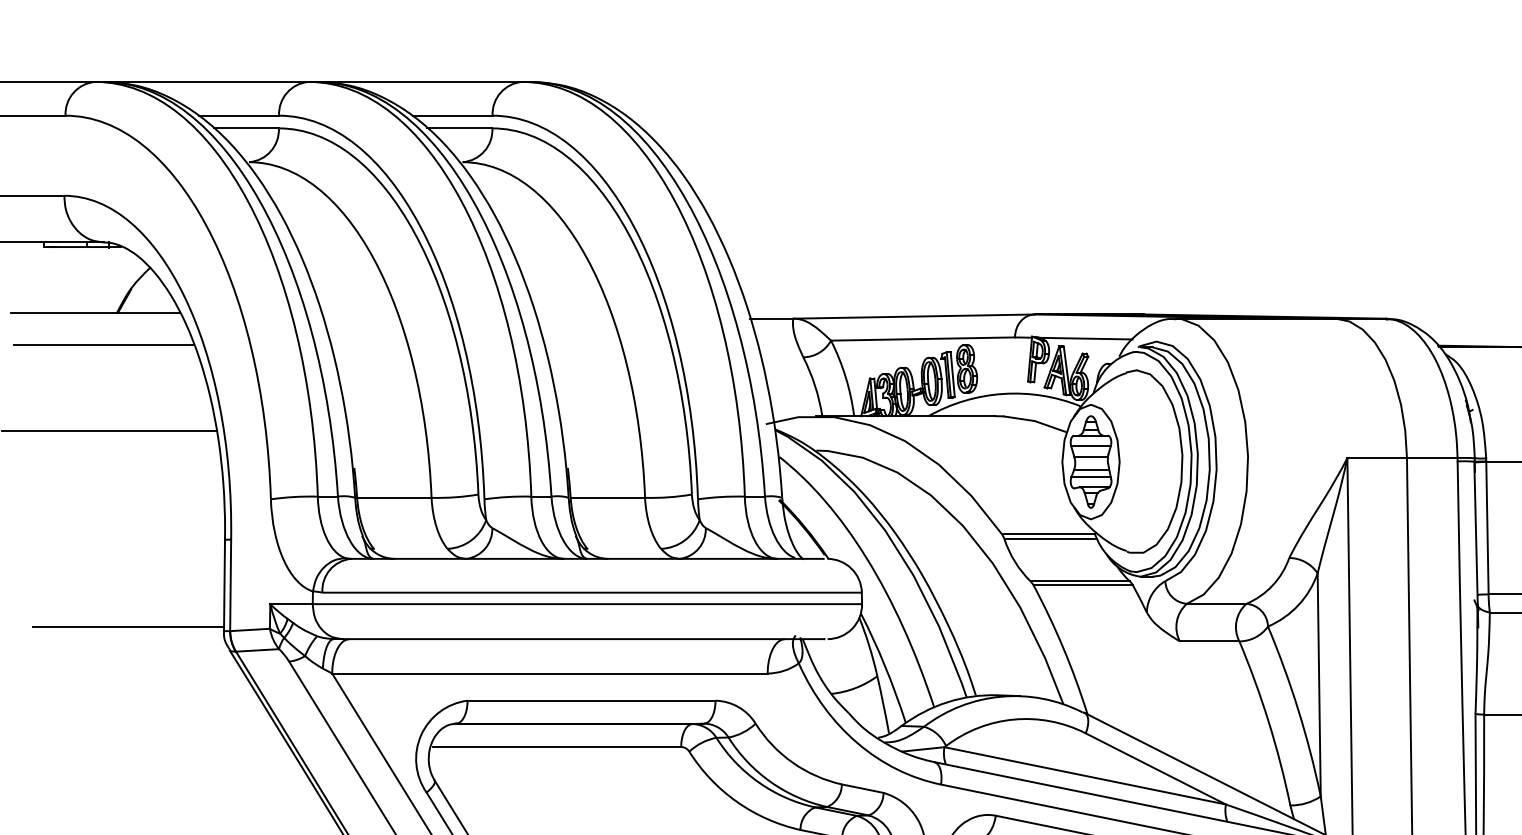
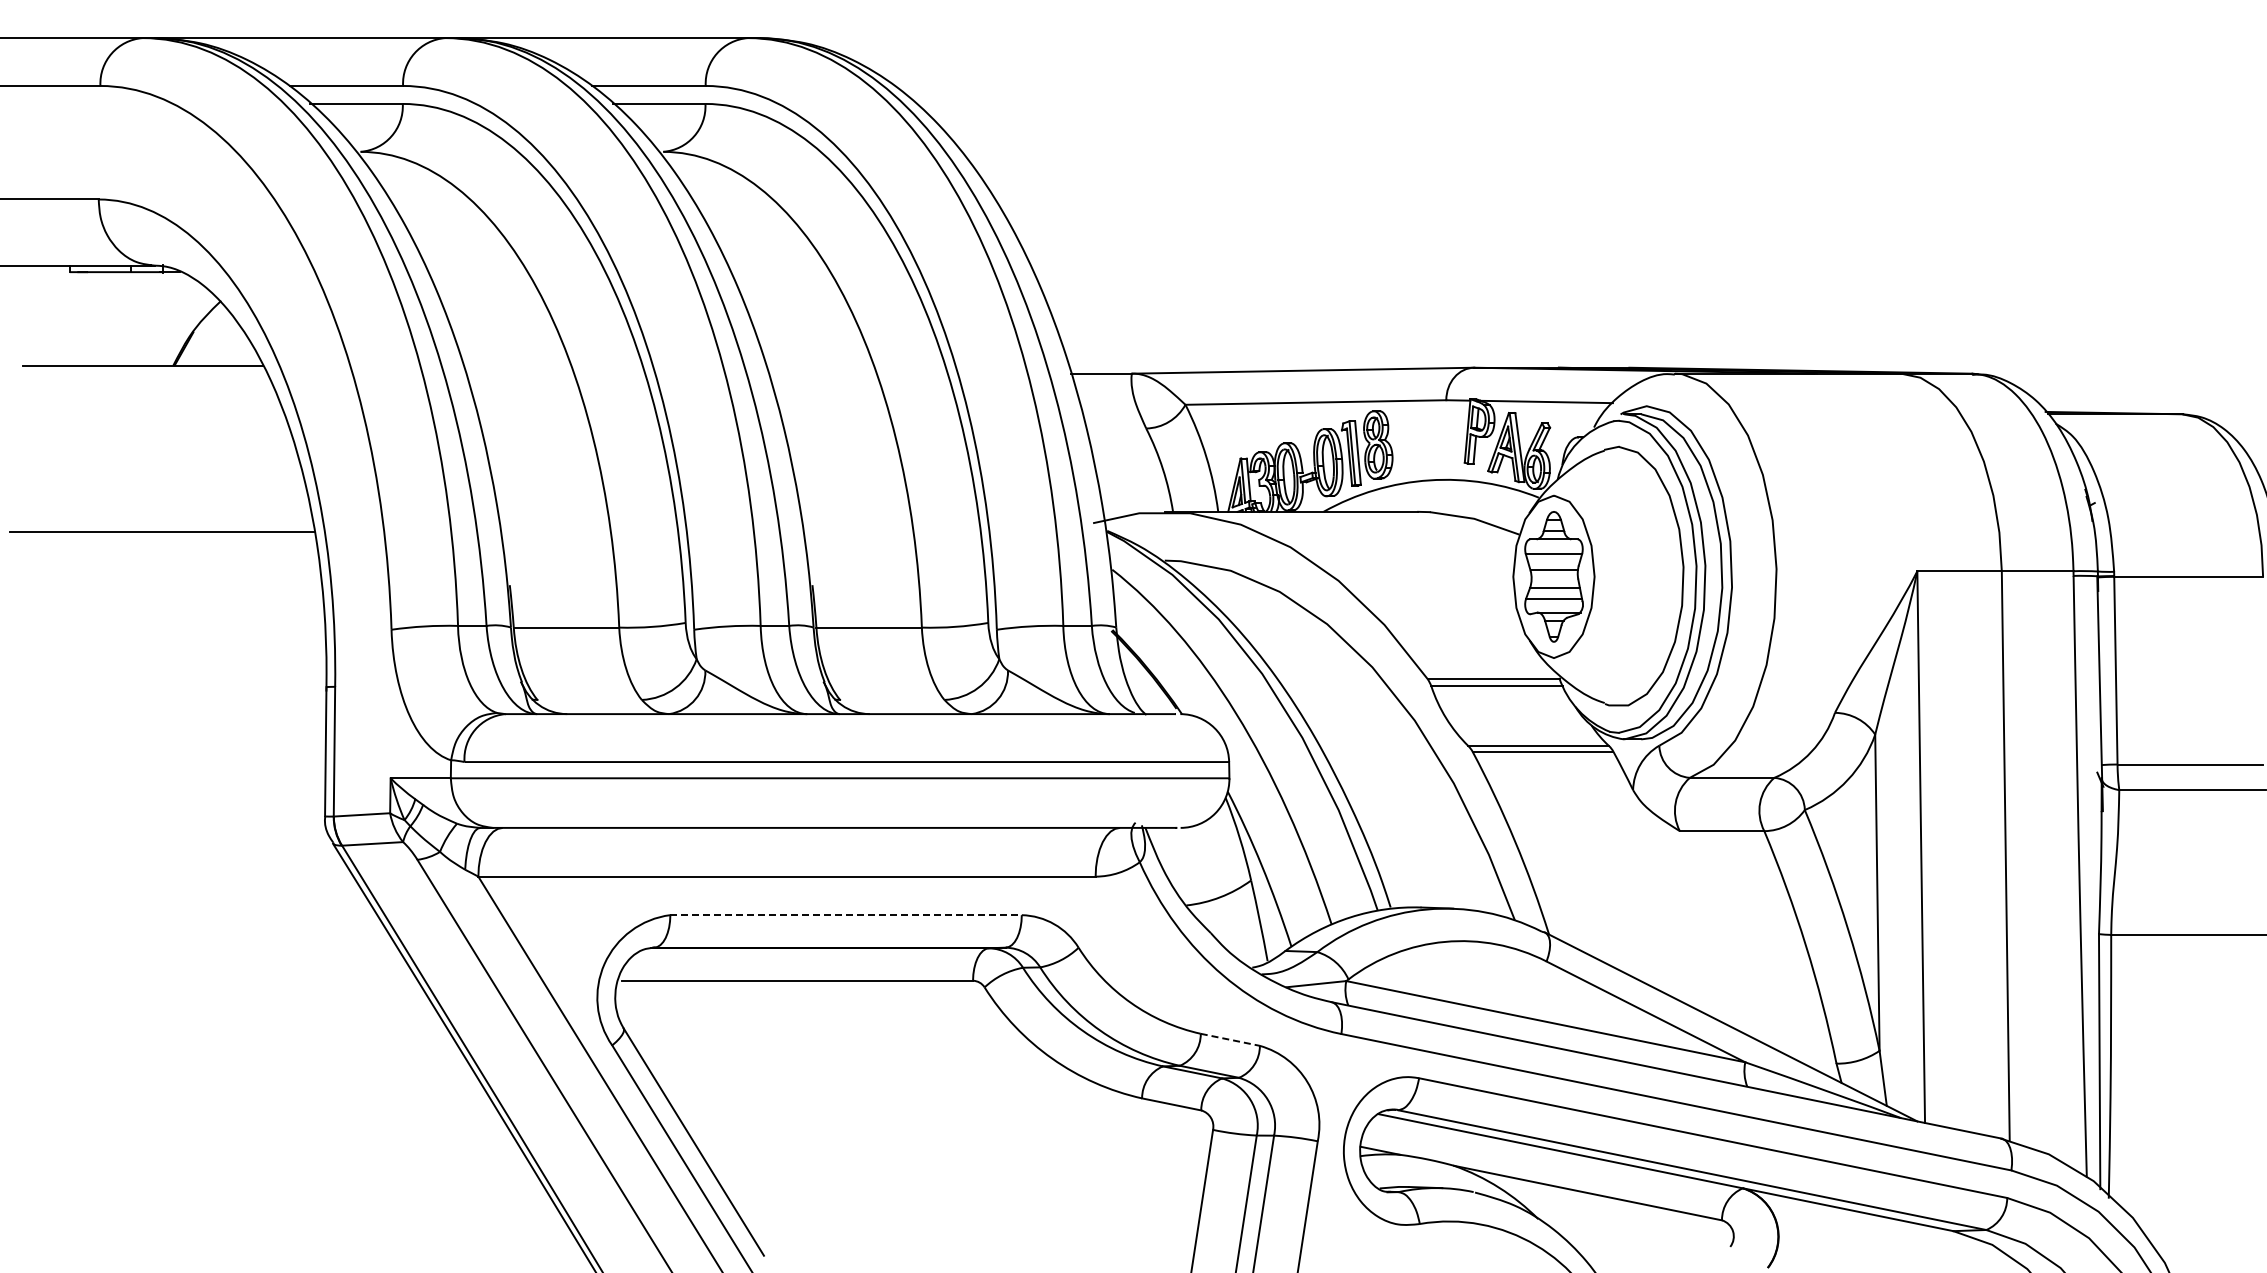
line: (103, 345) -> (154, 411), removed
line: (128, 626) -> (189, 810), removed
line: (591, 700) -> (846, 915), solid -> dashed
line: (862, 788) -> (1230, 1039), solid -> dashed

